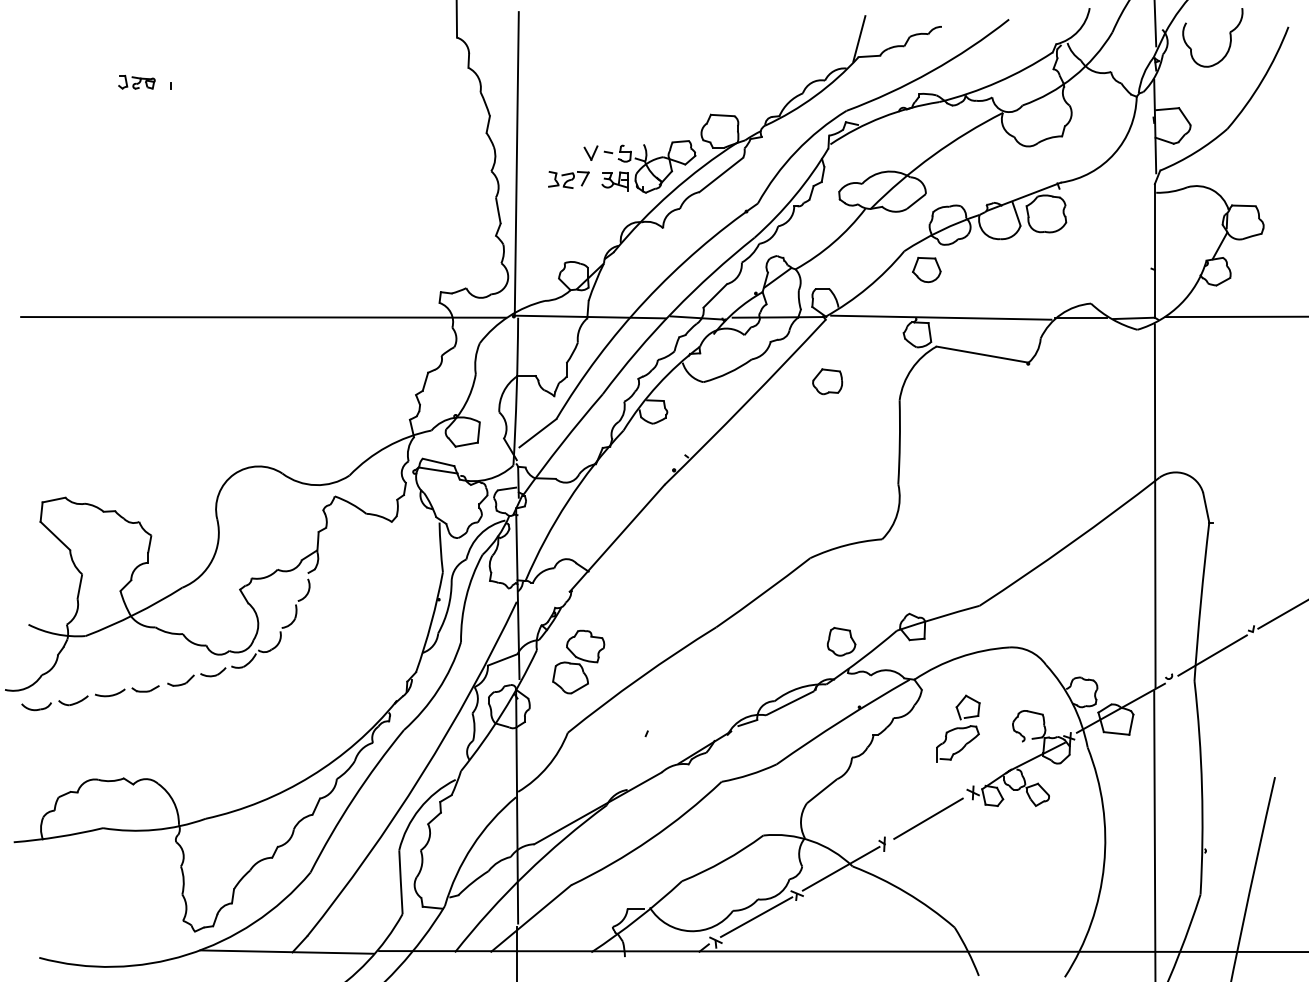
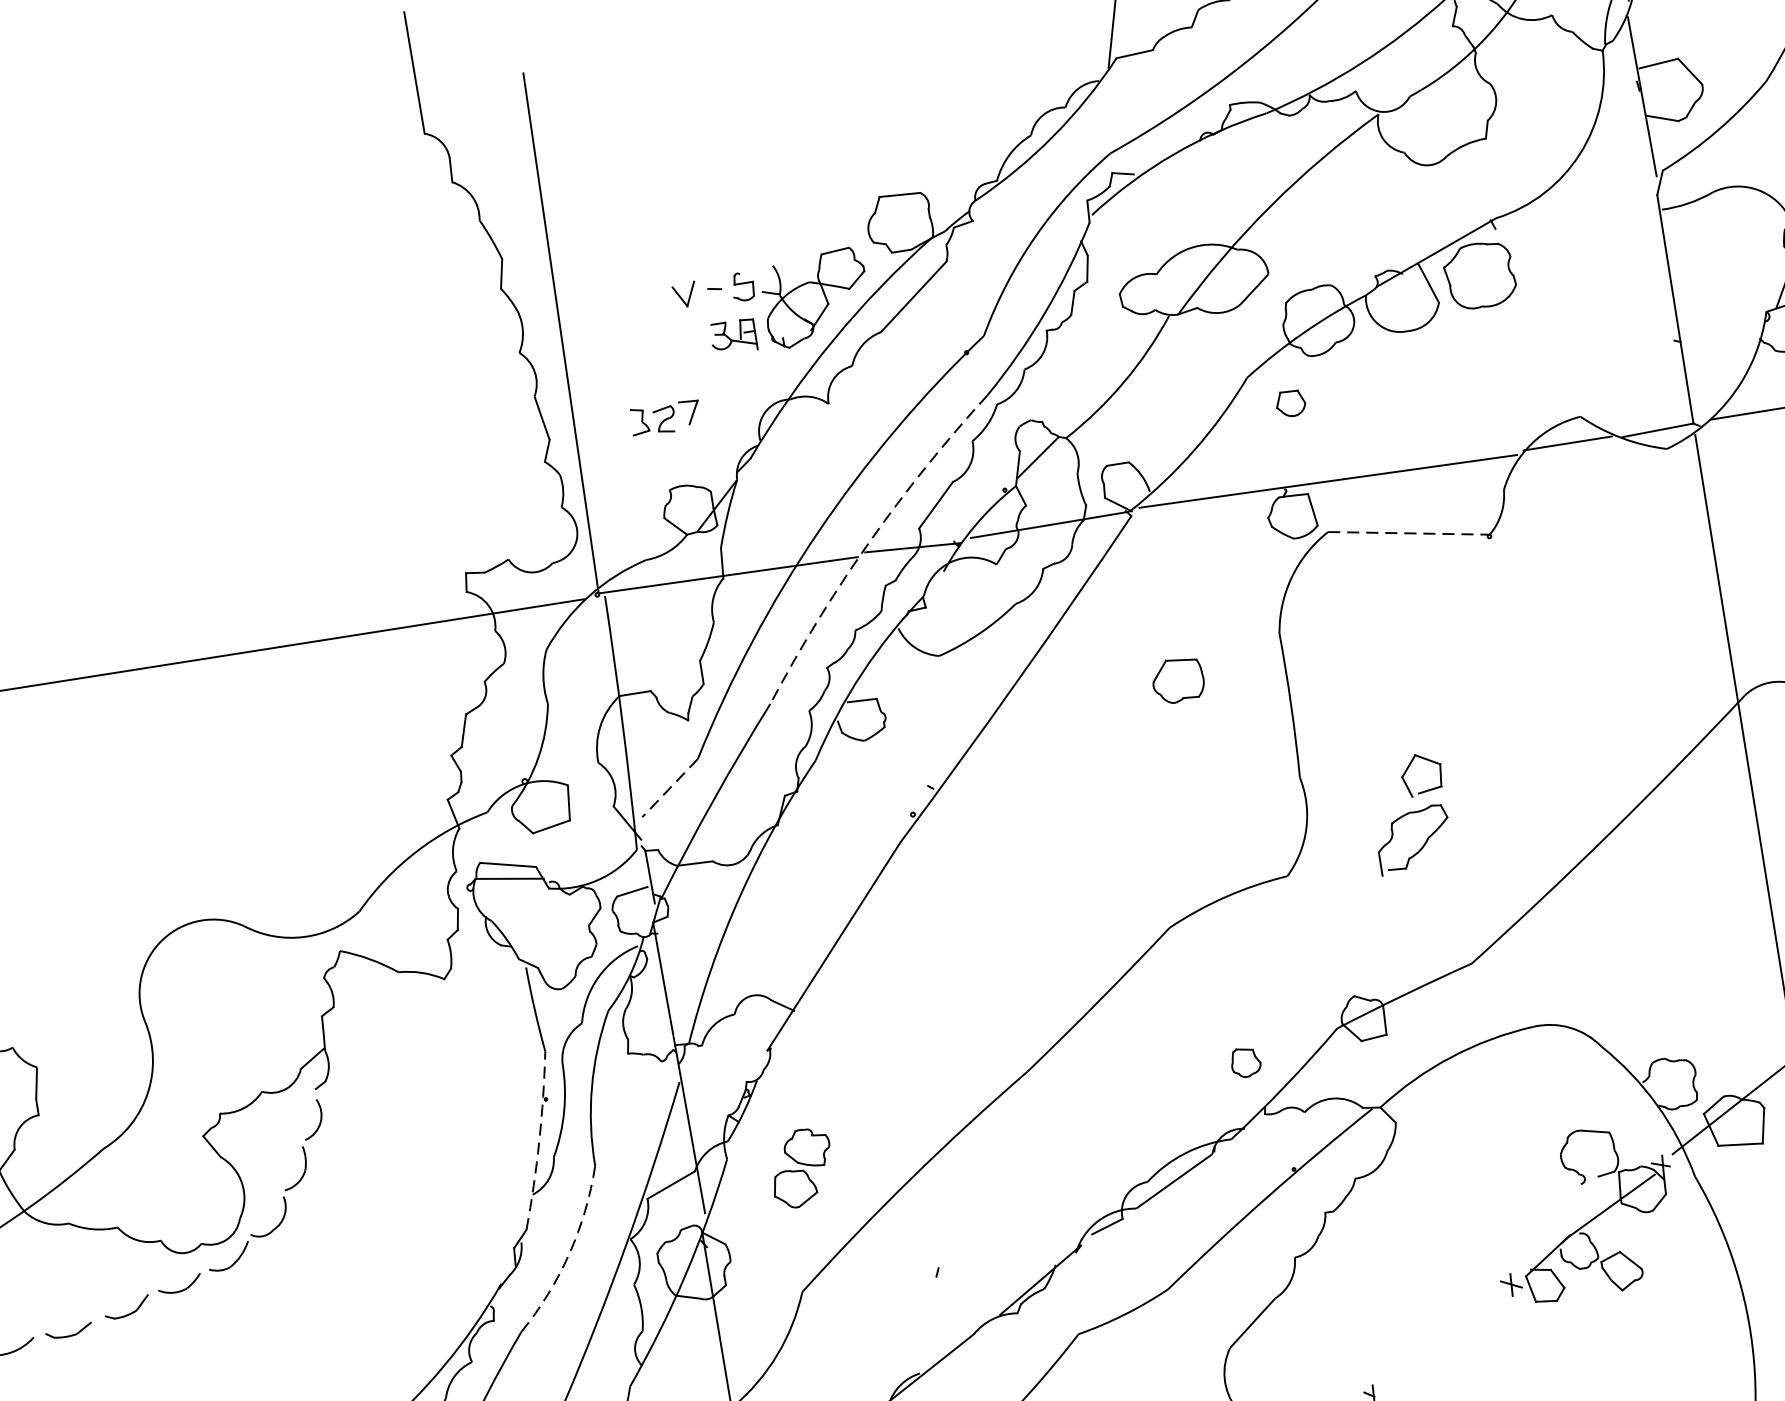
part: (568, 179) -> (665, 417), moved
part: (926, 269) -> (1290, 402), size x0.6
arc: (673, 311) -> (868, 543), solid -> dashed
line: (982, 354) -> (1408, 533), solid -> dashed
part: (827, 381) -> (1177, 680), moved
line: (537, 433) -> (669, 788), solid -> dashed
arc: (431, 622) -> (539, 1140), solid -> dashed
part: (841, 641) -> (1245, 1061), size x0.6
part: (578, 661) -> (801, 1167), size x0.7
arc: (438, 689) -> (569, 1253), solid -> dashed
part: (958, 728) -> (1411, 813), moved
line: (928, 818) -> (1442, 1340), removed

